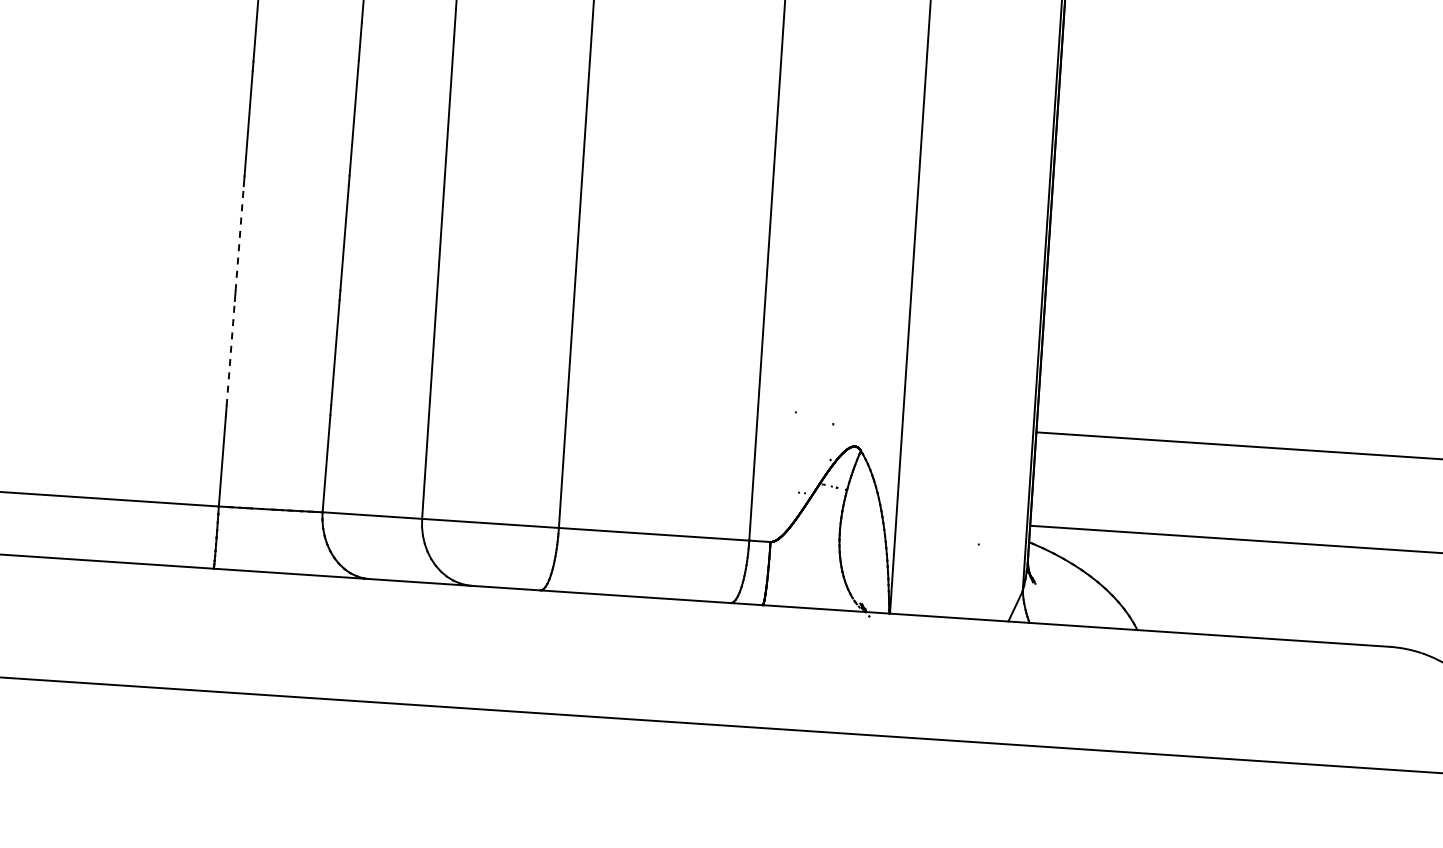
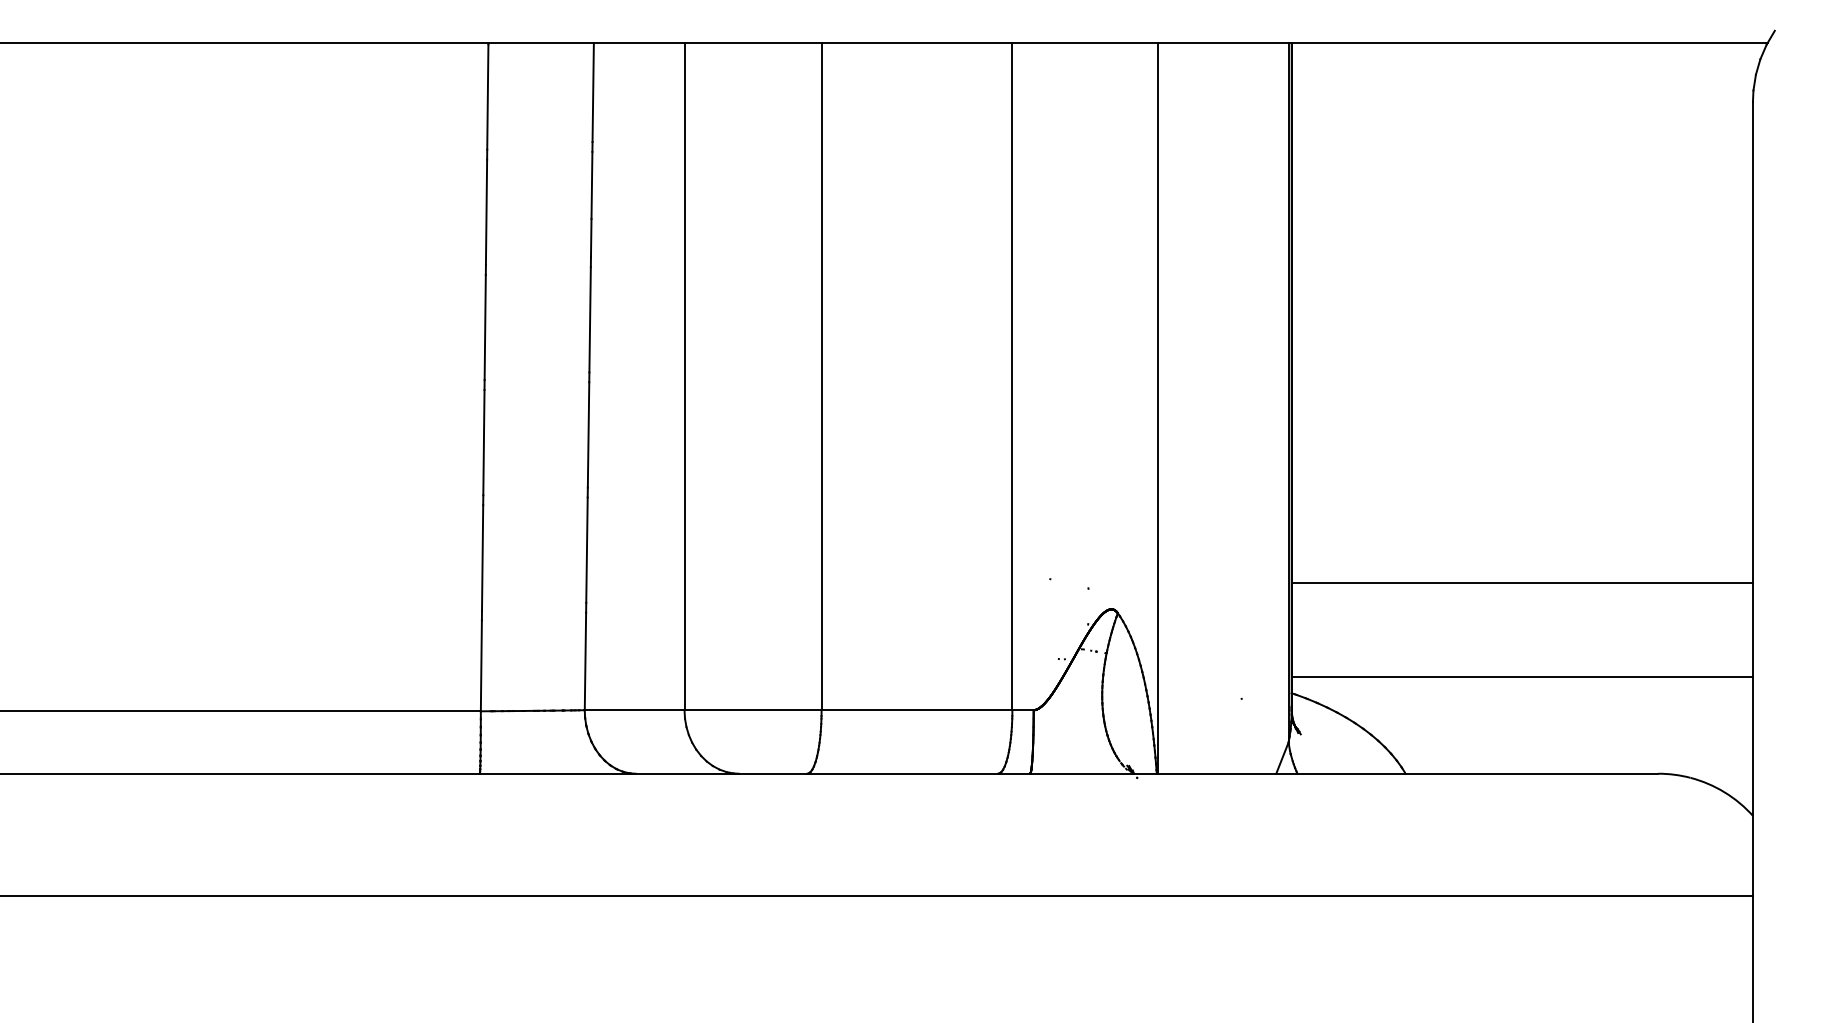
line: (239, 238) -> (483, 442), dashed -> solid
line: (230, 353) -> (482, 557), dashed -> solid

